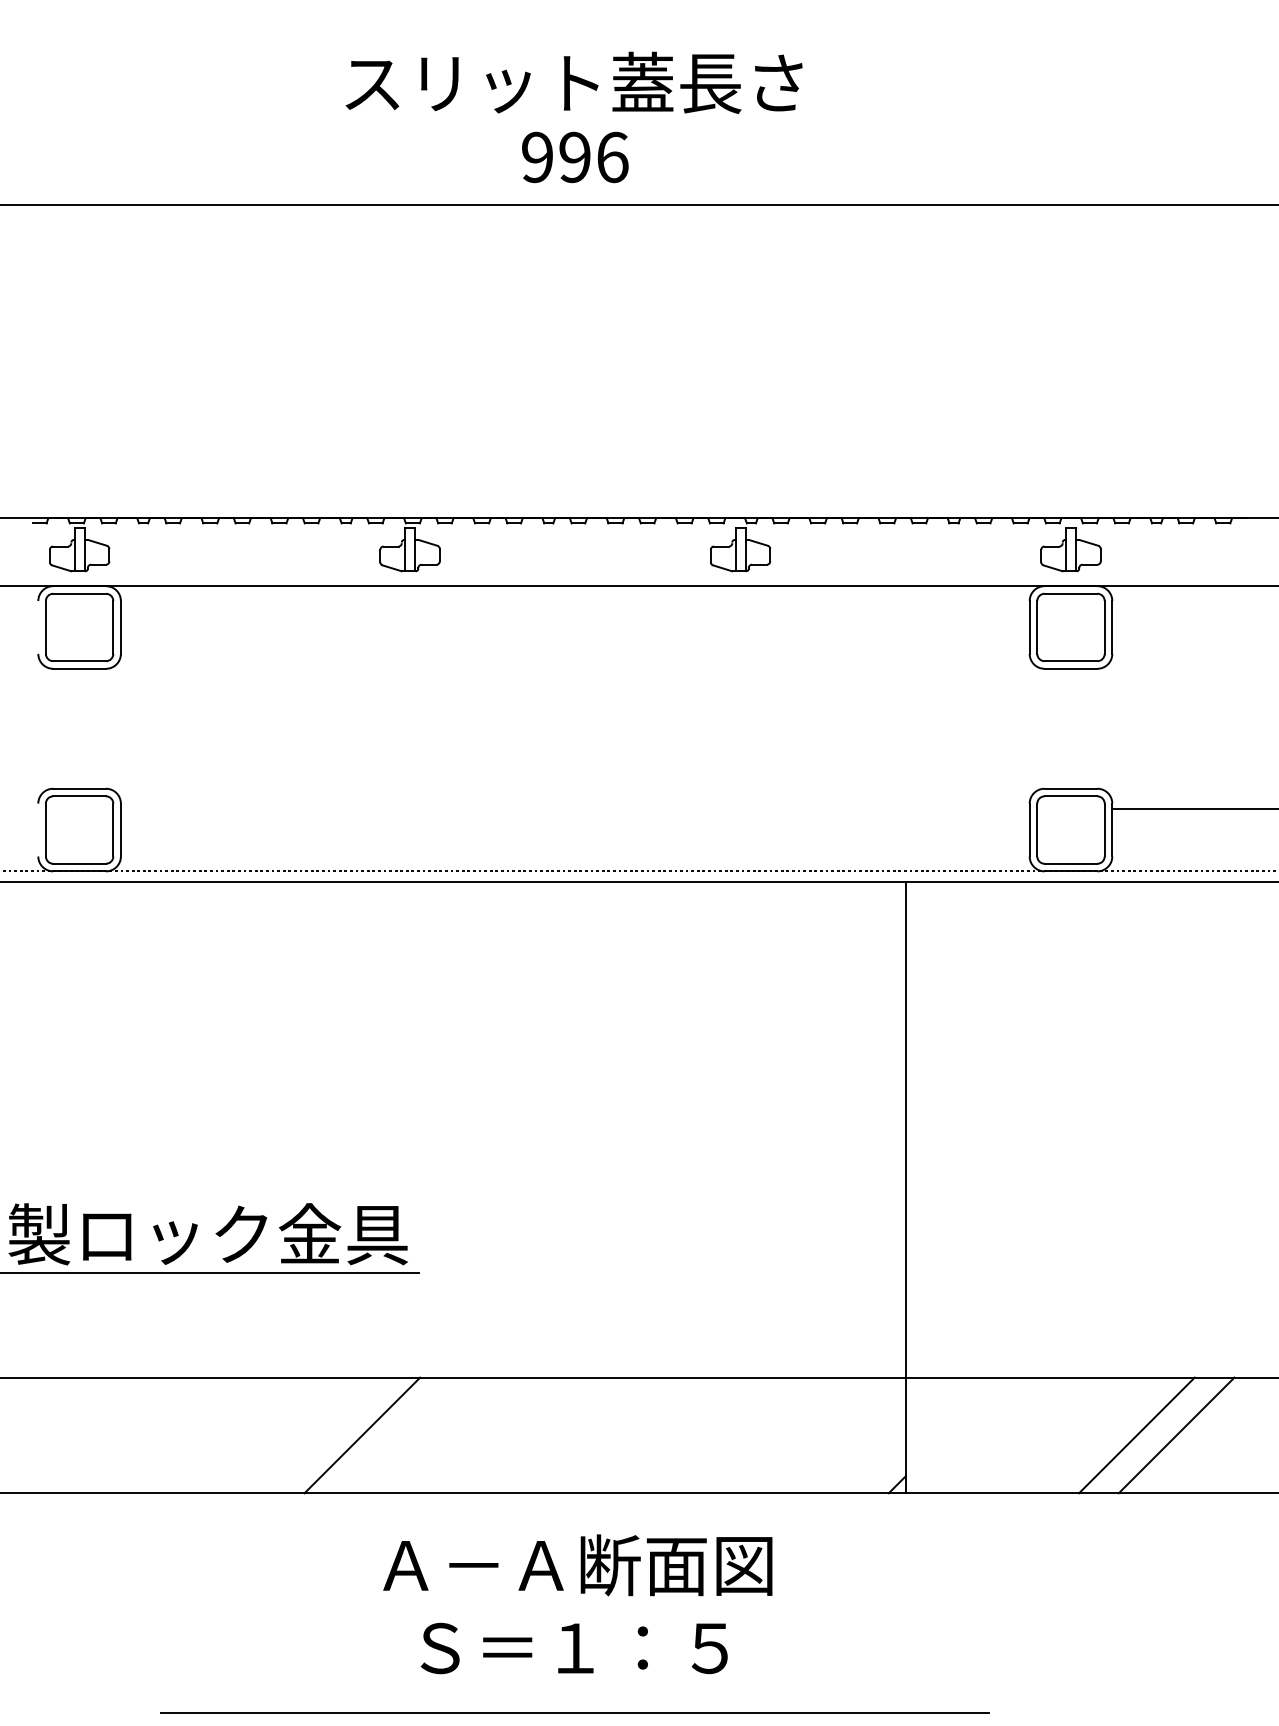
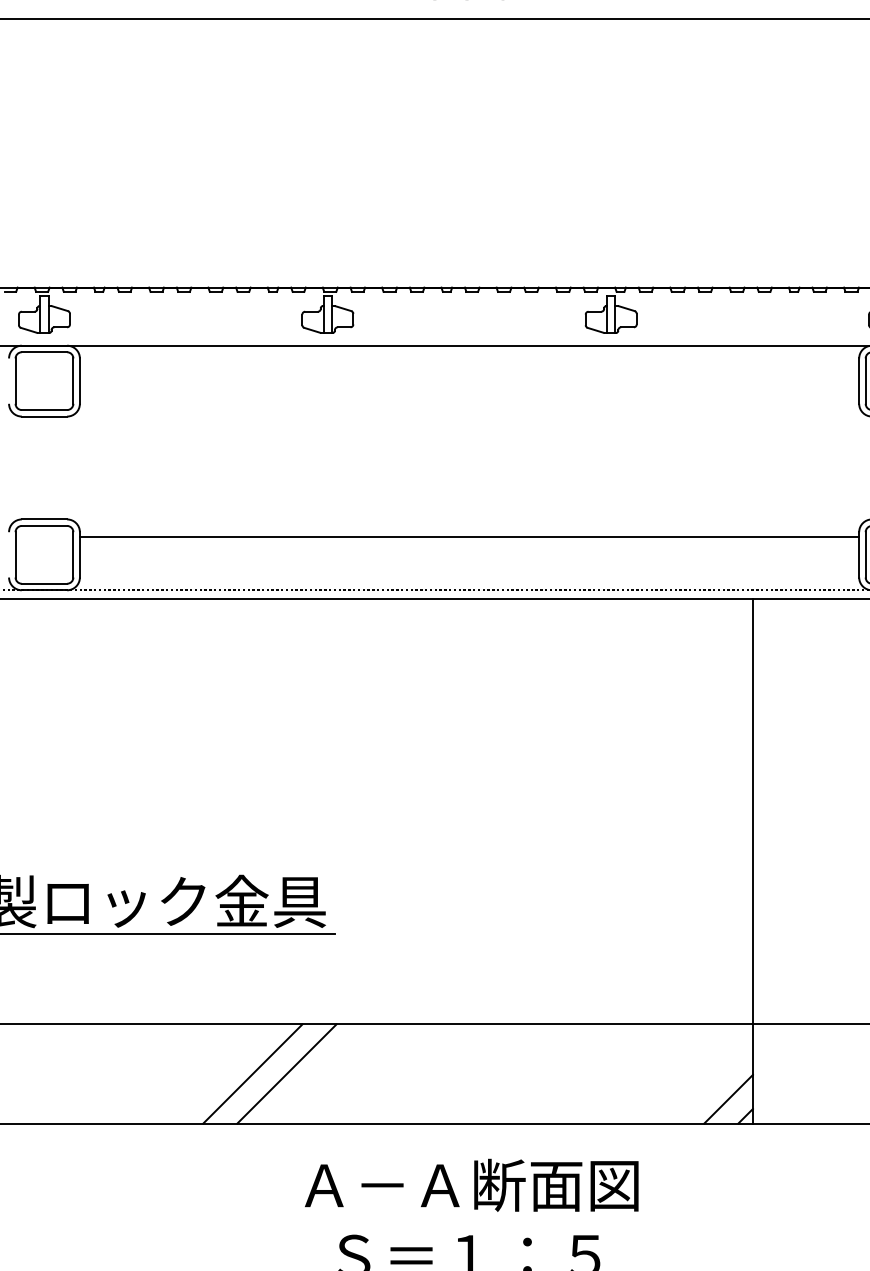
line: (574, 809) -> (468, 537), added
line: (322, 1435) -> (252, 1074), added
line: (877, 1464) -> (728, 1098), added

